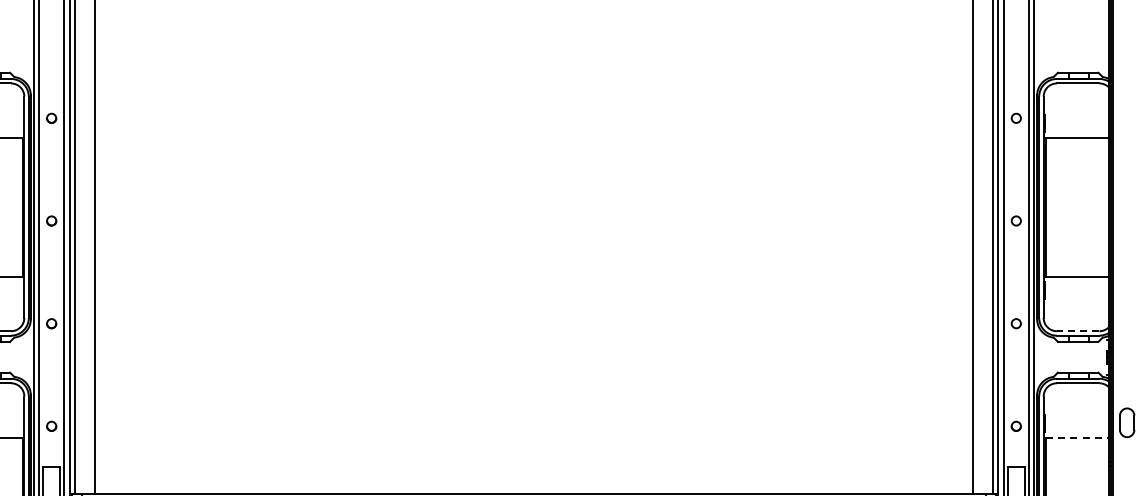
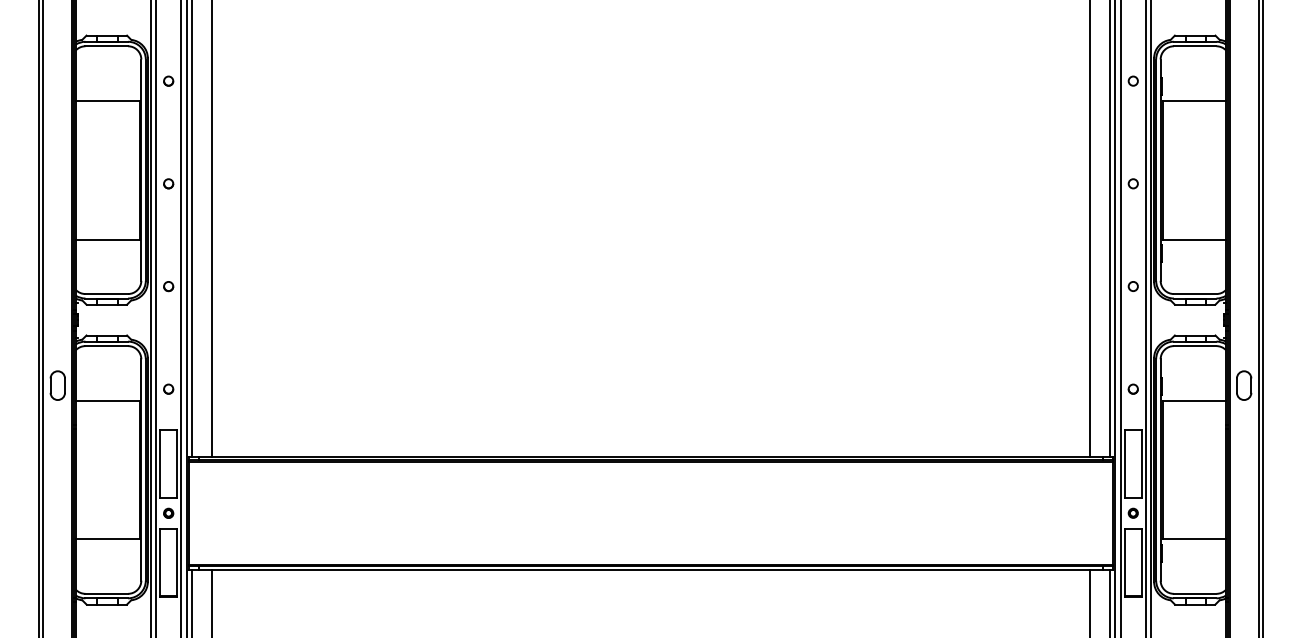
line: (1077, 331) -> (1194, 294), dashed -> solid
line: (1077, 437) -> (1194, 400), dashed -> solid

